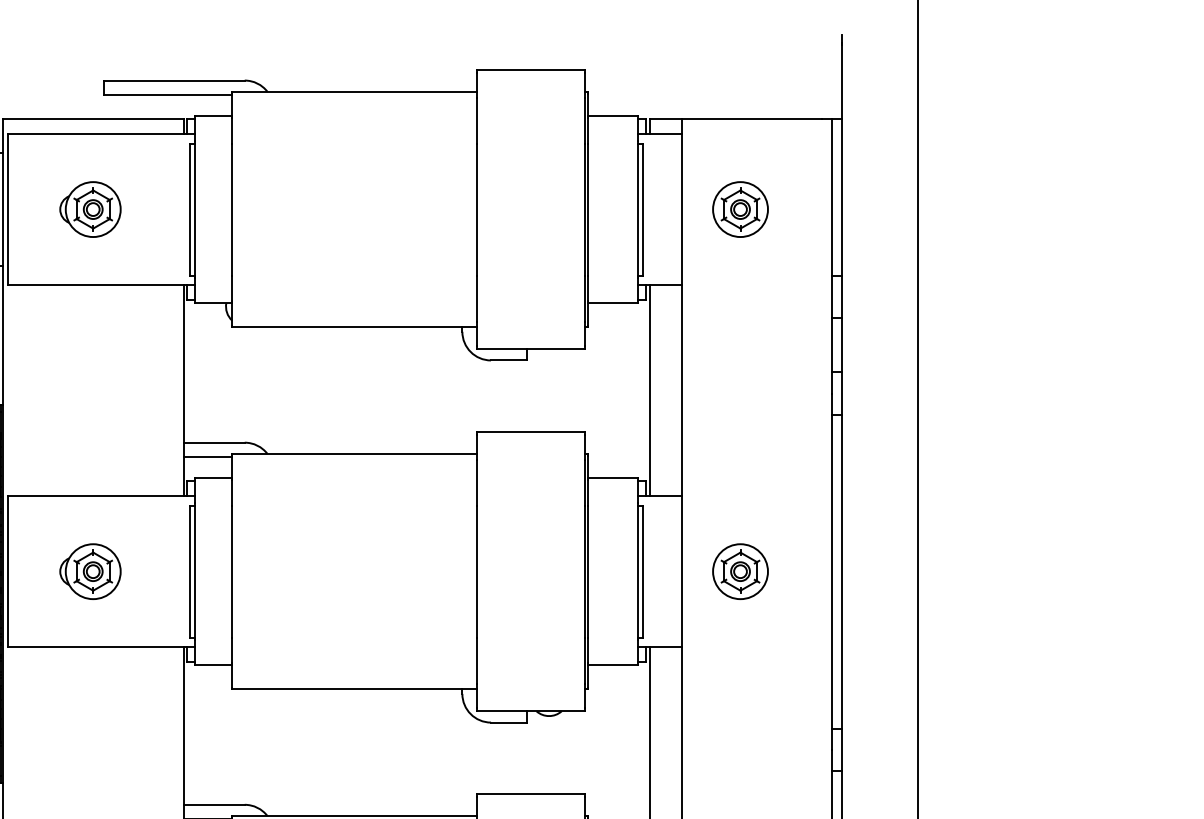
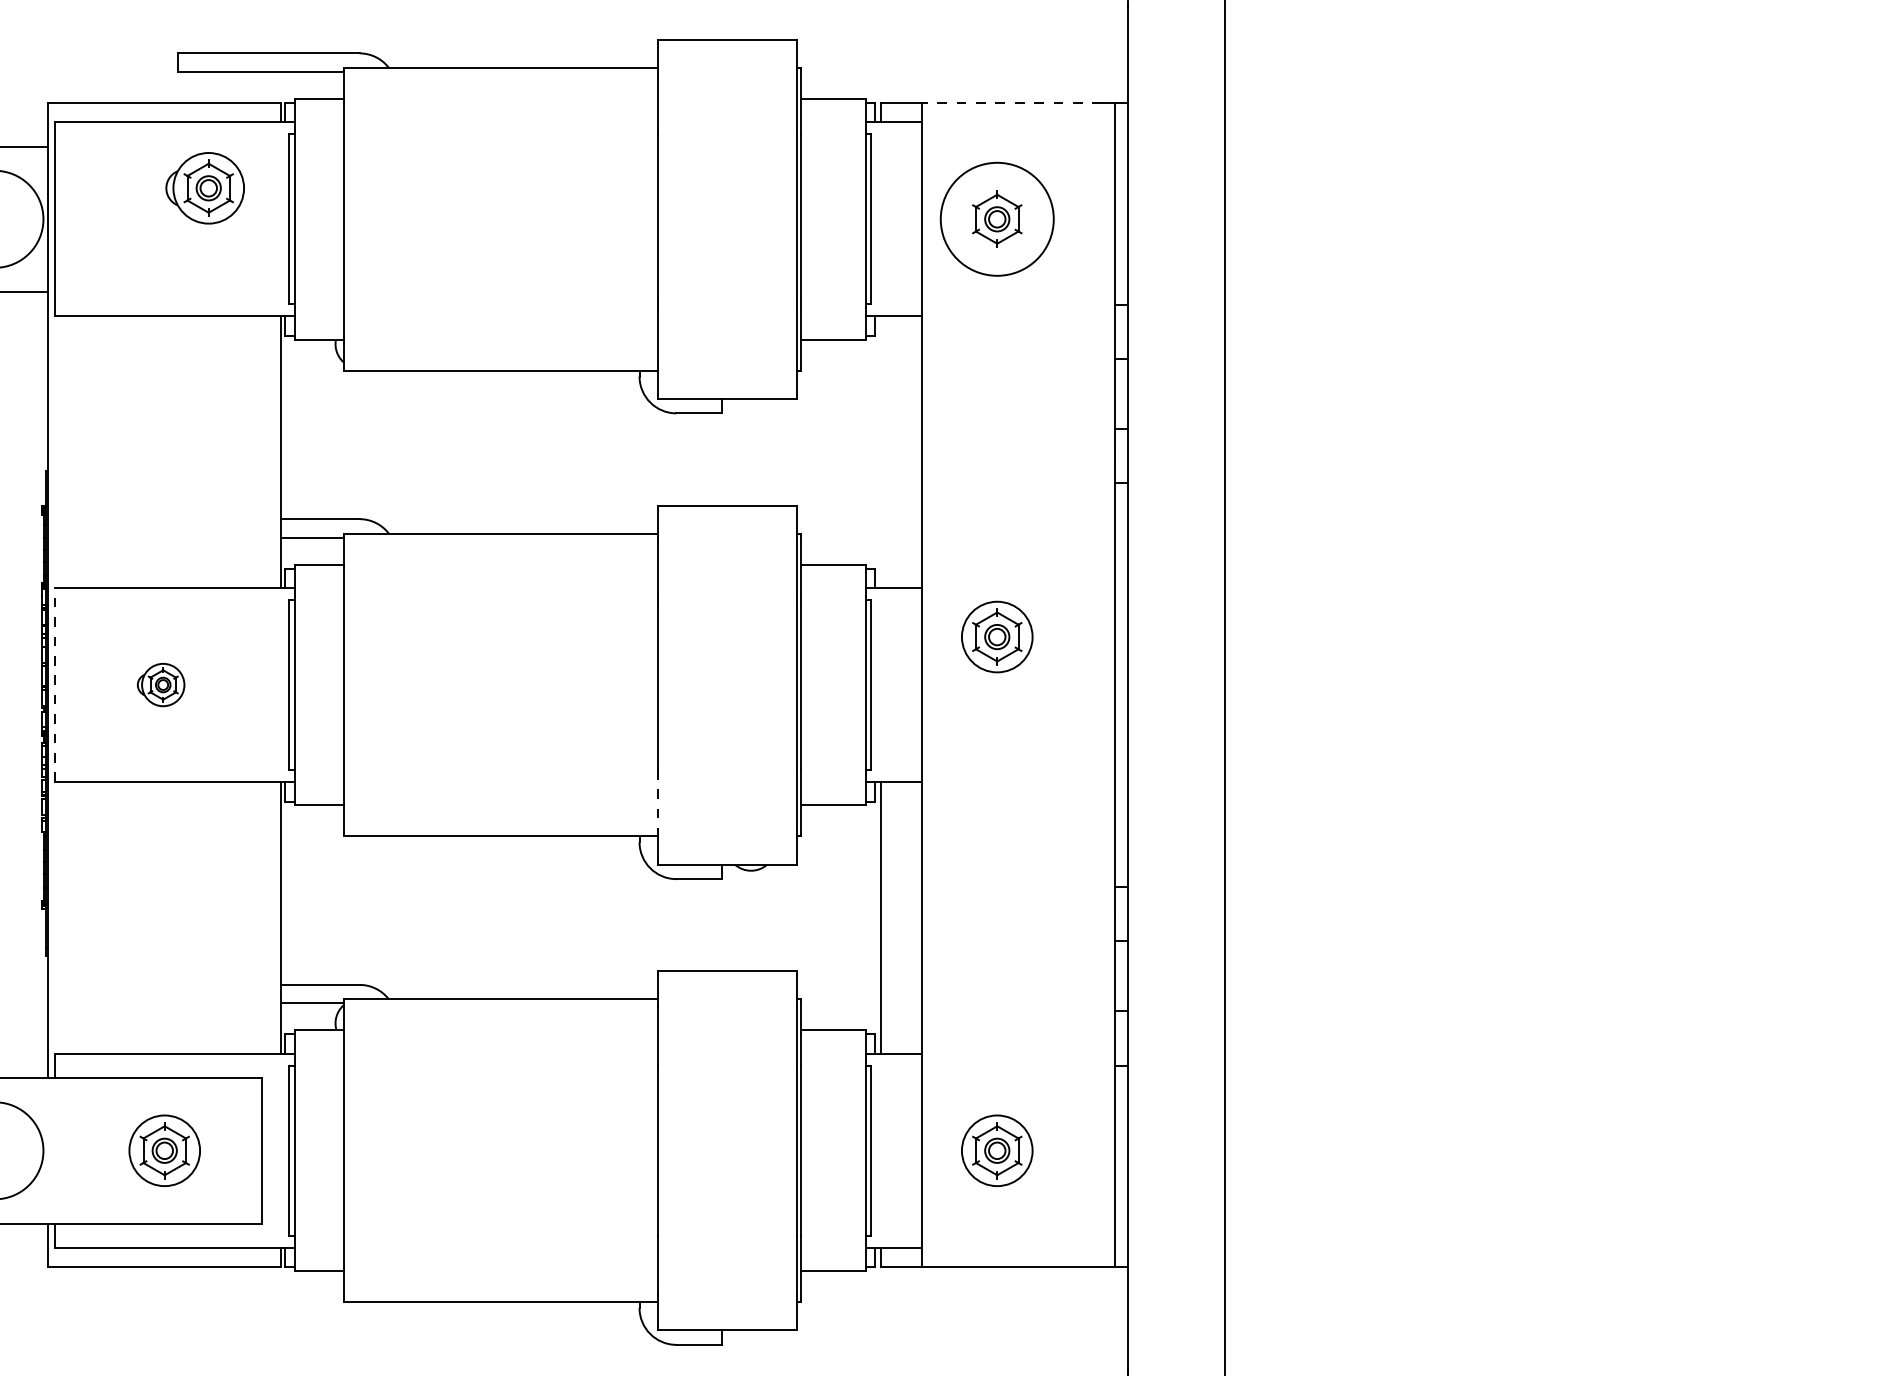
line: (751, 118) -> (1011, 102), solid -> dashed
part: (89, 209) -> (204, 188), moved
circle: (739, 209) -> (996, 219), size x1.6
line: (649, 390) -> (880, 452), removed
line: (8, 571) -> (55, 684), solid -> dashed
part: (89, 571) -> (160, 684), size x0.6
part: (740, 571) -> (997, 636), moved
line: (476, 660) -> (657, 799), solid -> dashed

